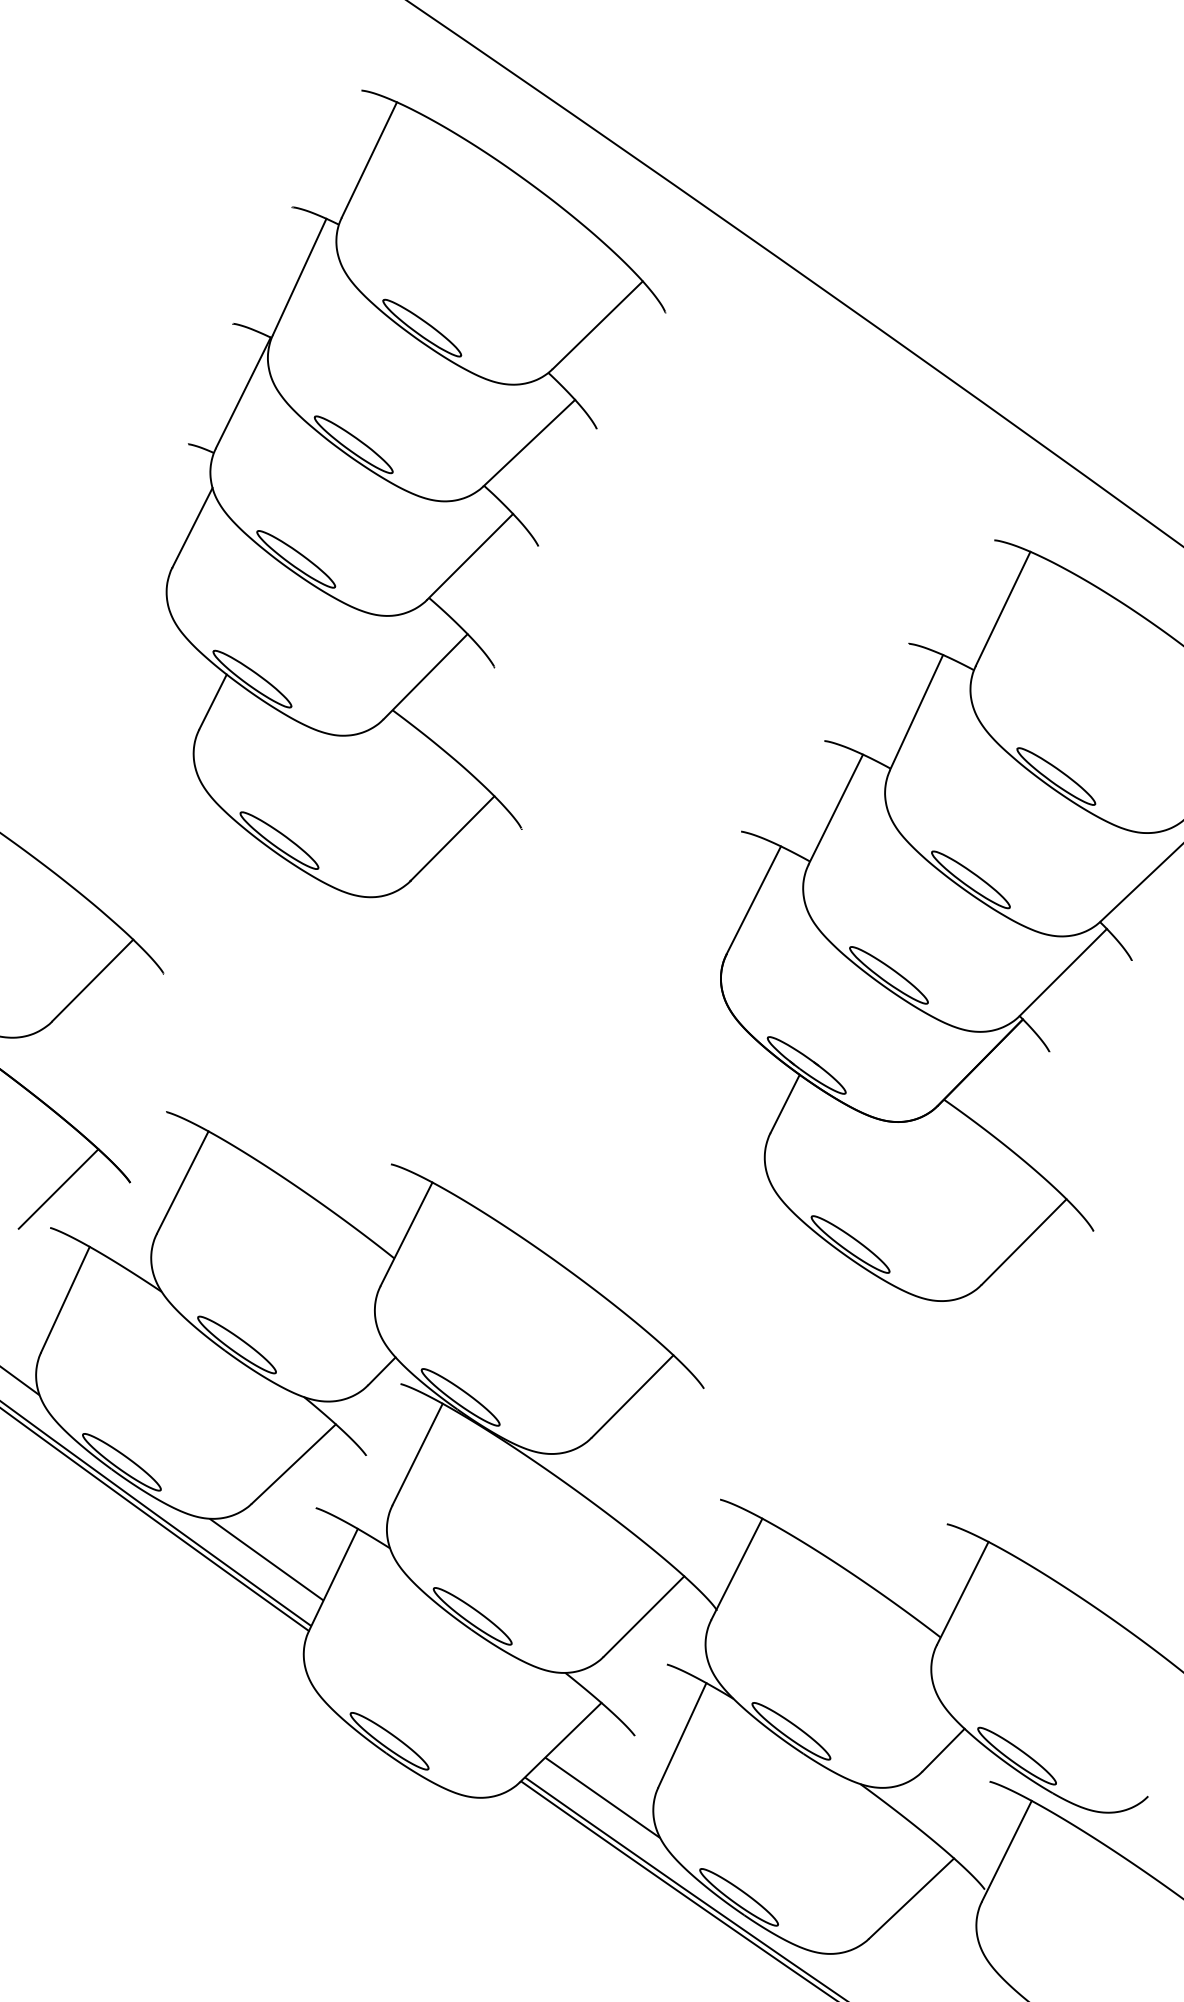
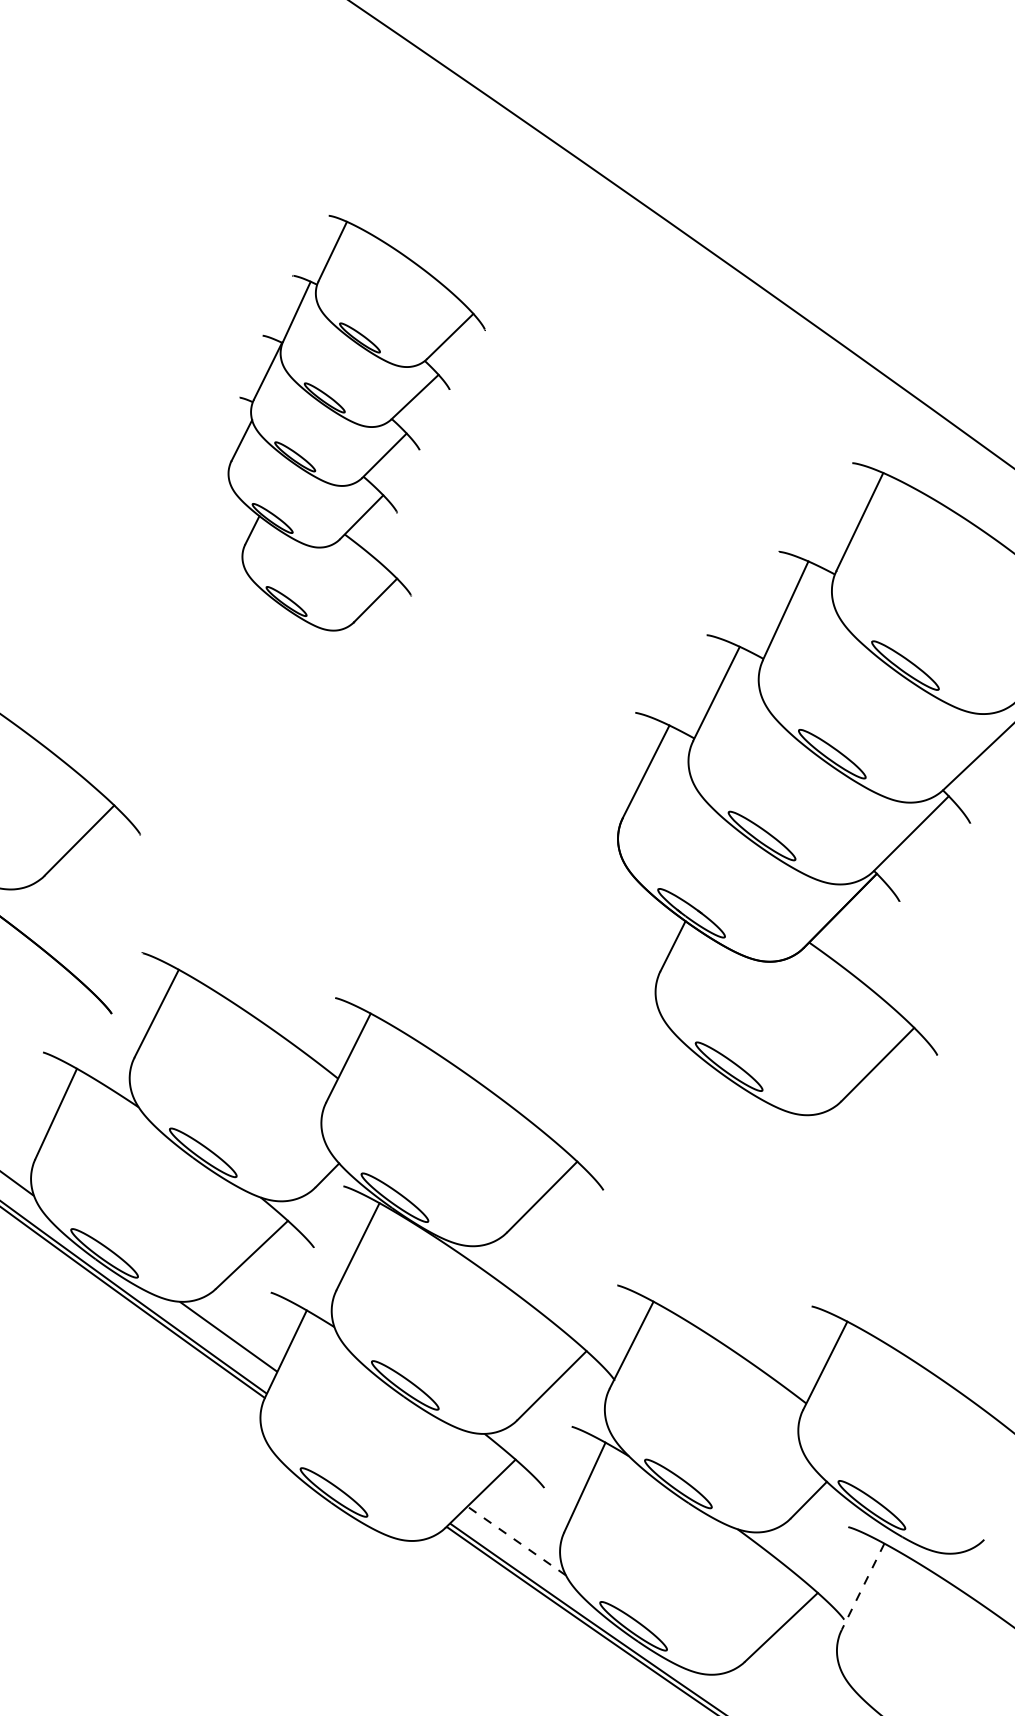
part: (415, 492) -> (356, 422), size x0.6
line: (58, 1189) -> (50, 1019), removed
line: (602, 1797) -> (516, 1540), solid -> dashed
line: (1006, 1852) -> (862, 1587), solid -> dashed

